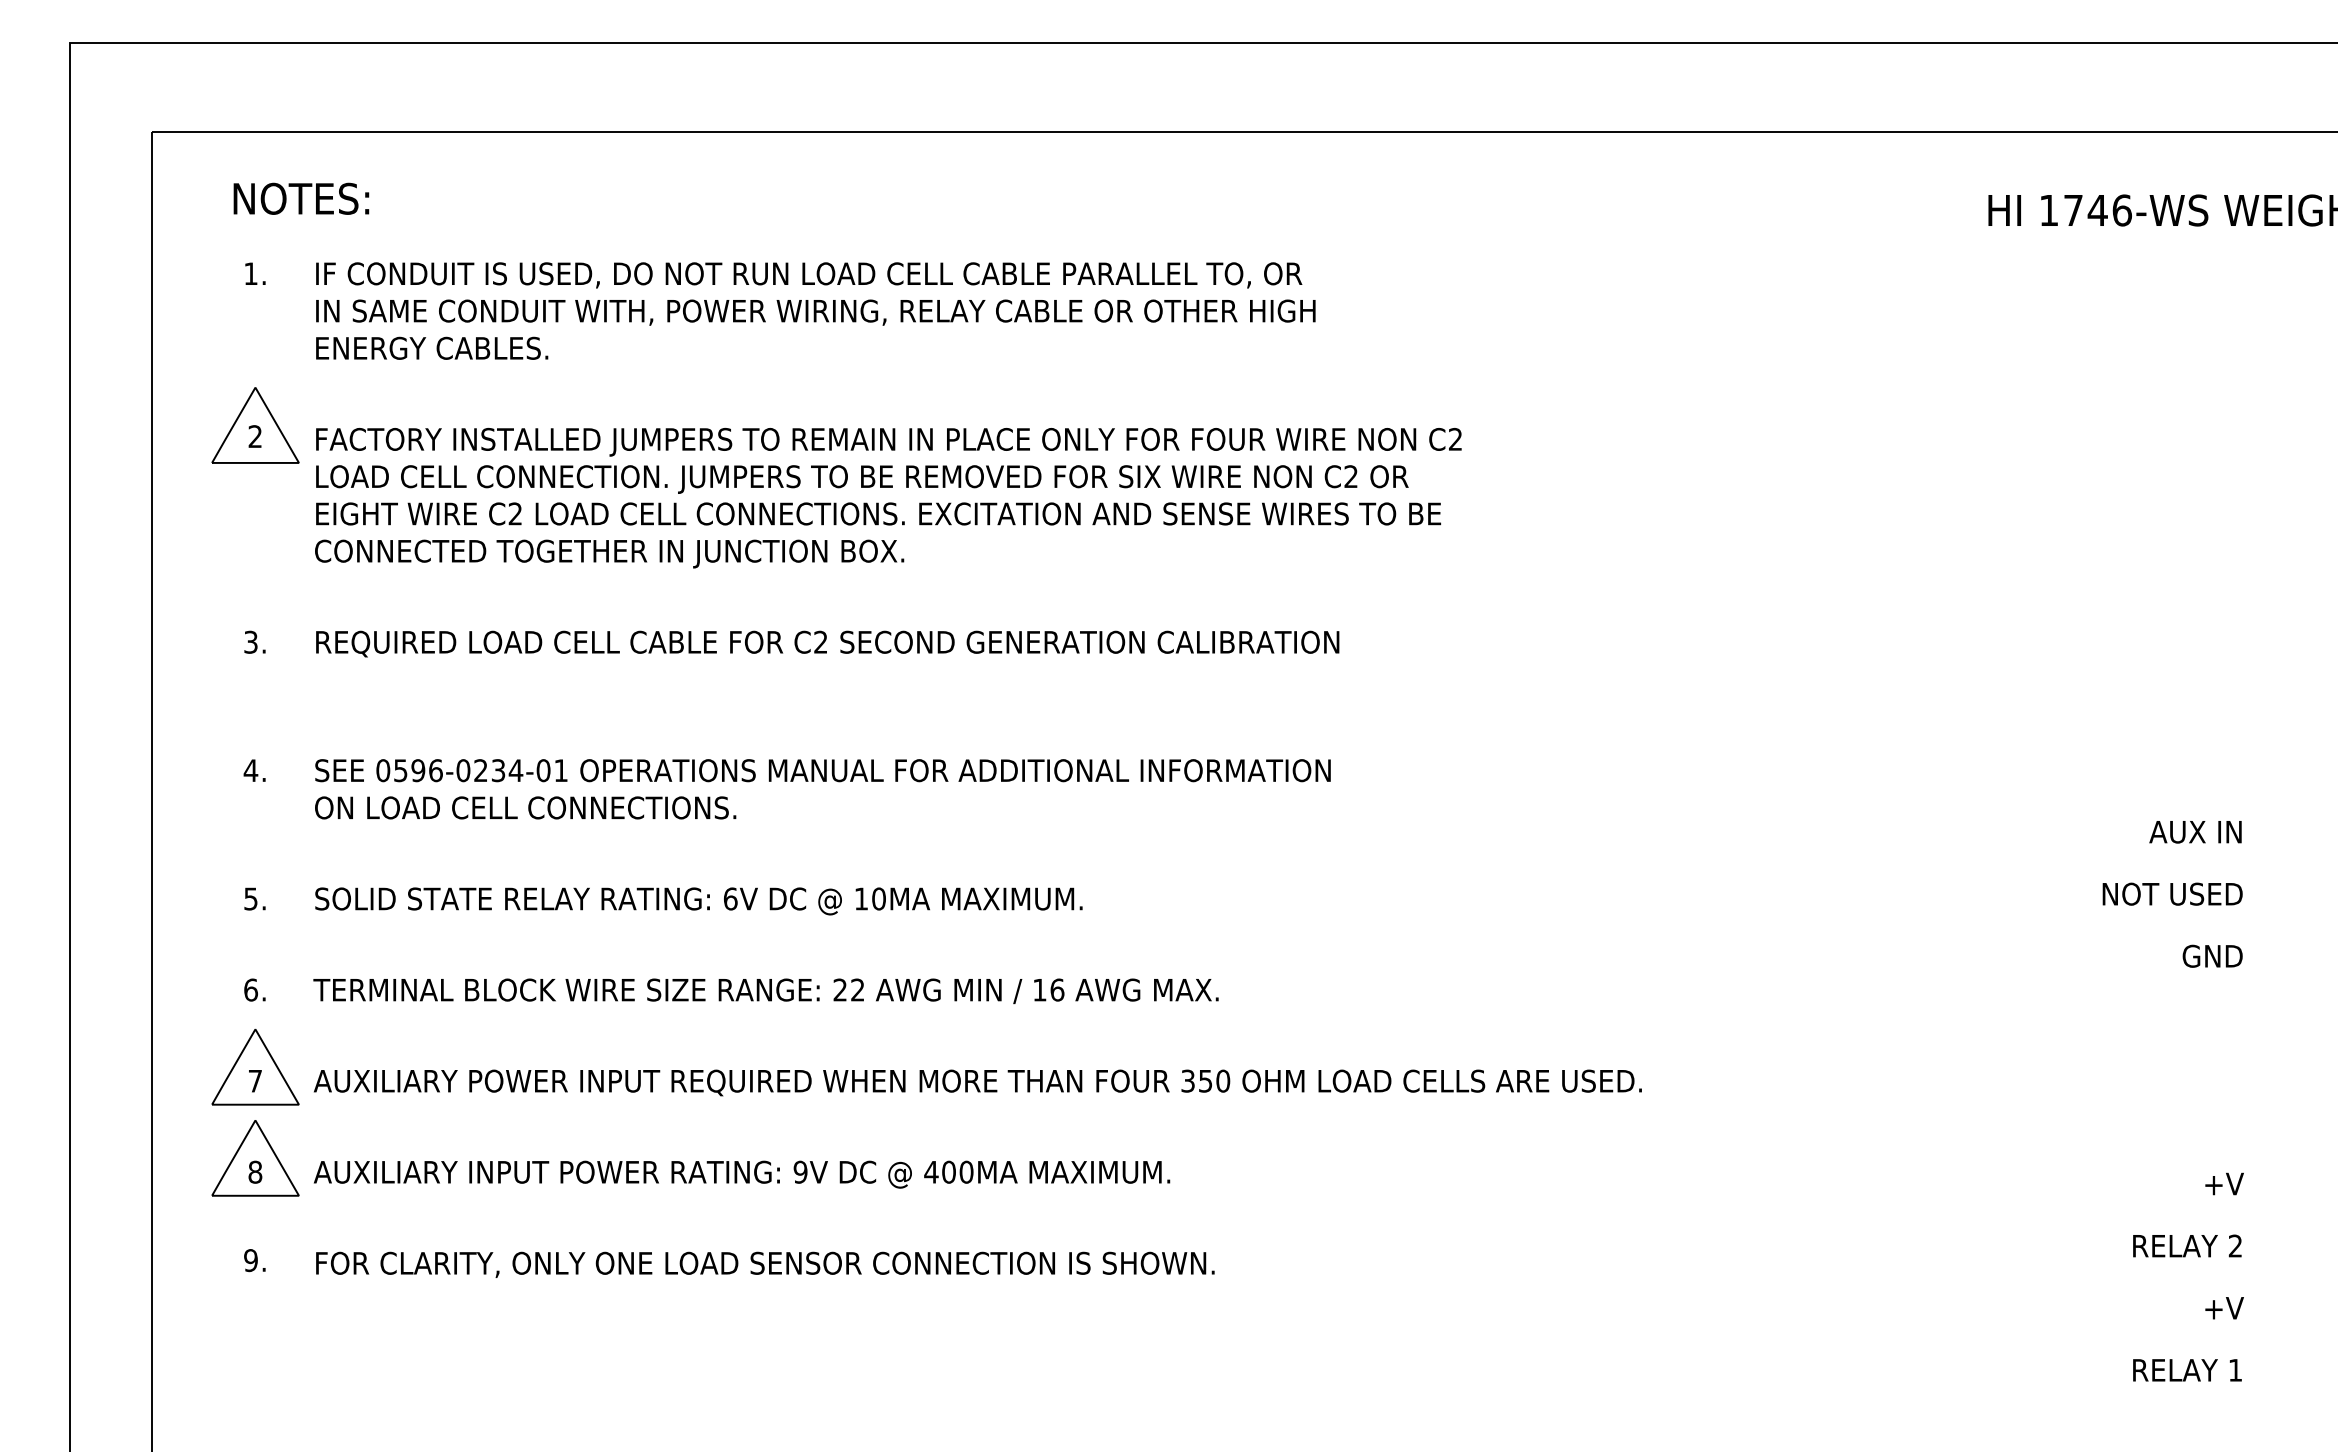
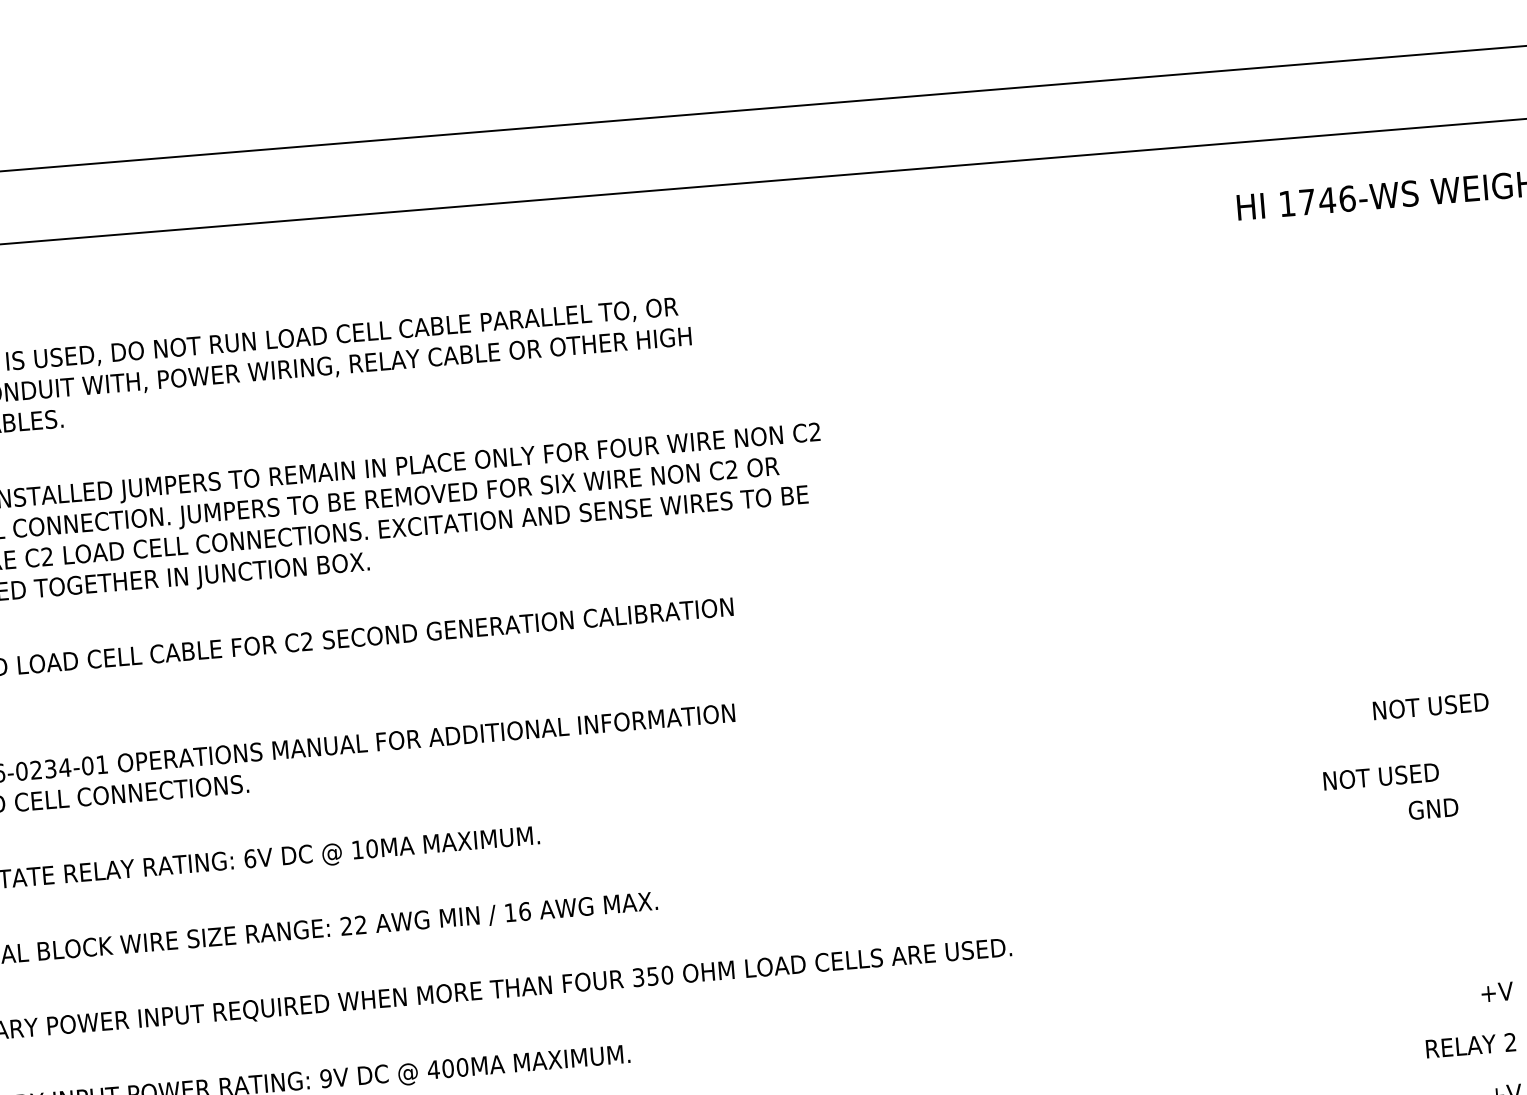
text: (2172, 831) -> (1430, 705), AUX IN -> NOT USED
text: (2172, 893) -> (1381, 776), moved
text: (2212, 955) -> (1433, 808), moved

